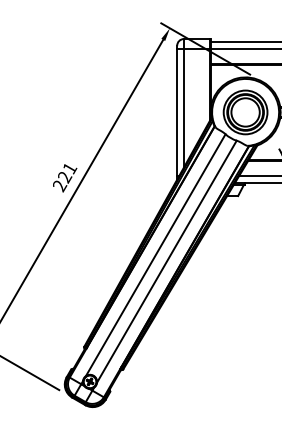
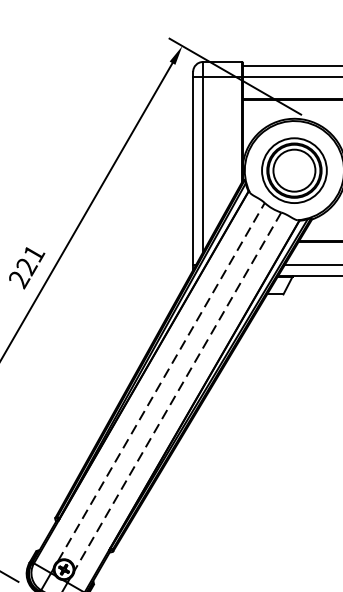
line: (155, 255) -> (160, 382), solid -> dashed
line: (166, 261) -> (177, 391), solid -> dashed

